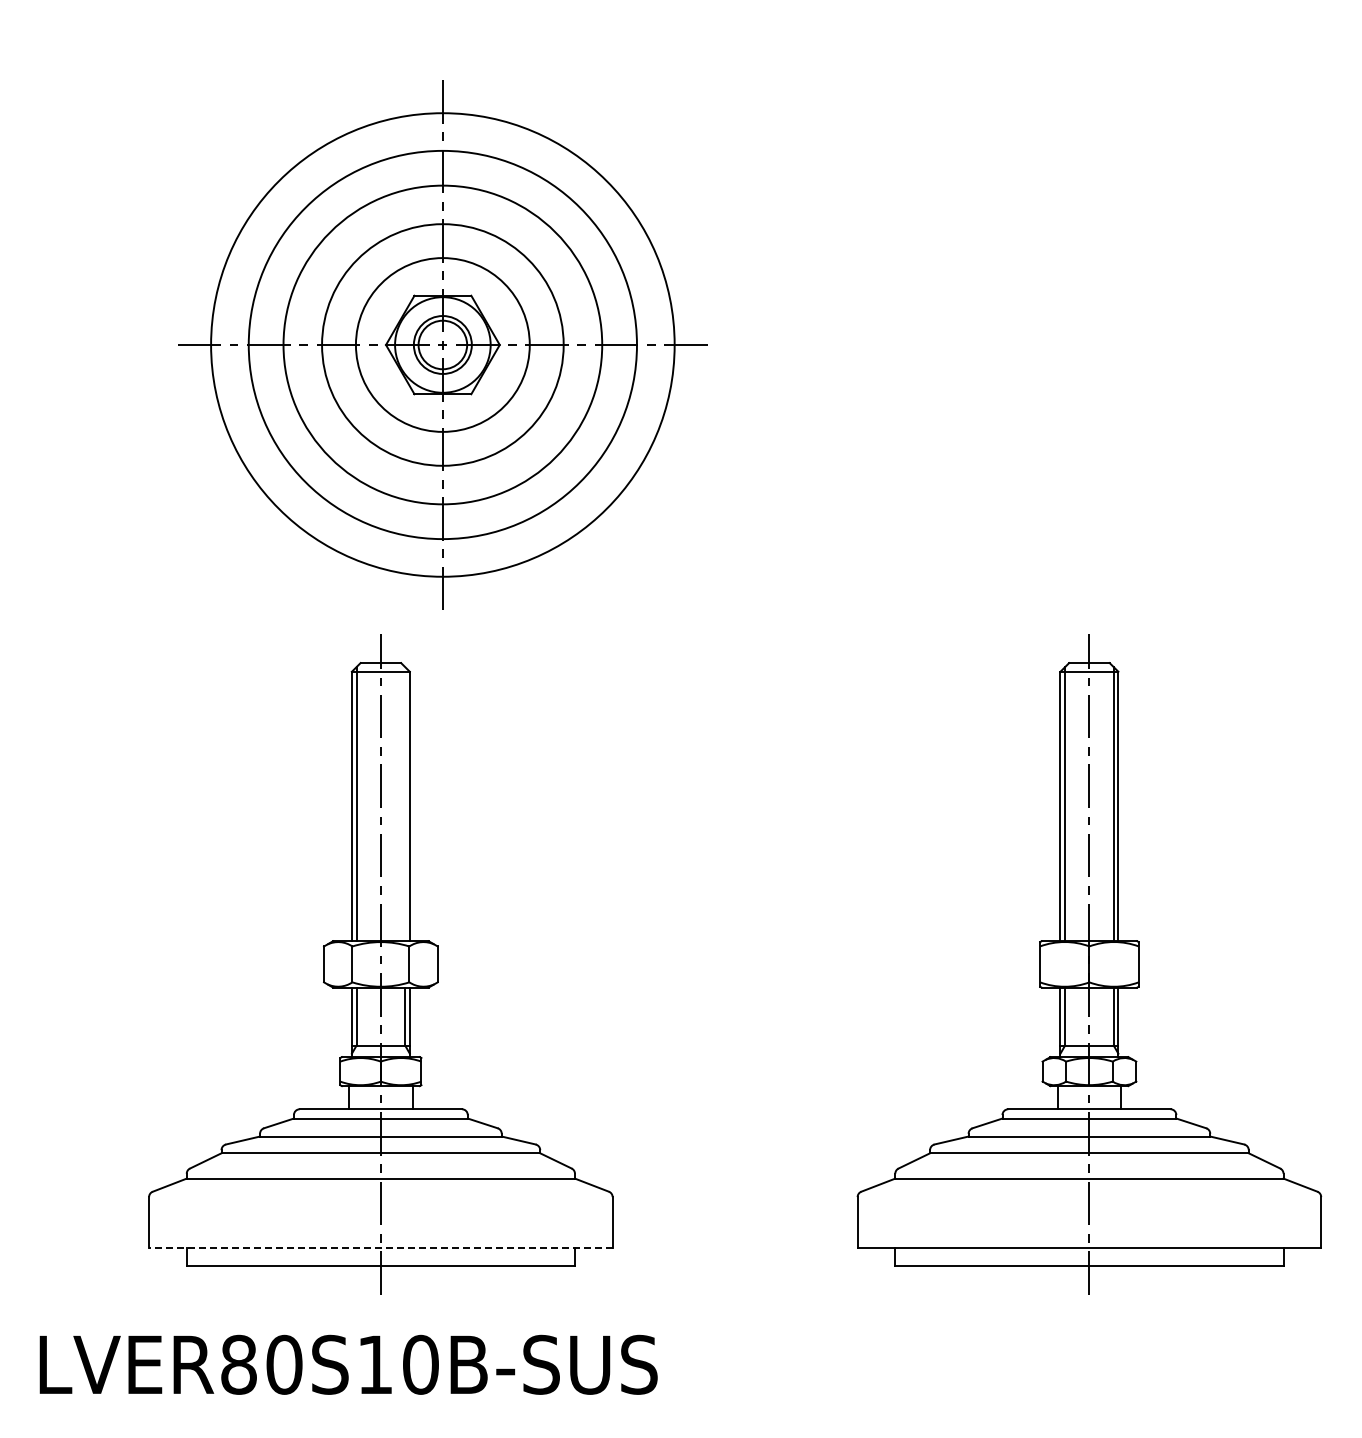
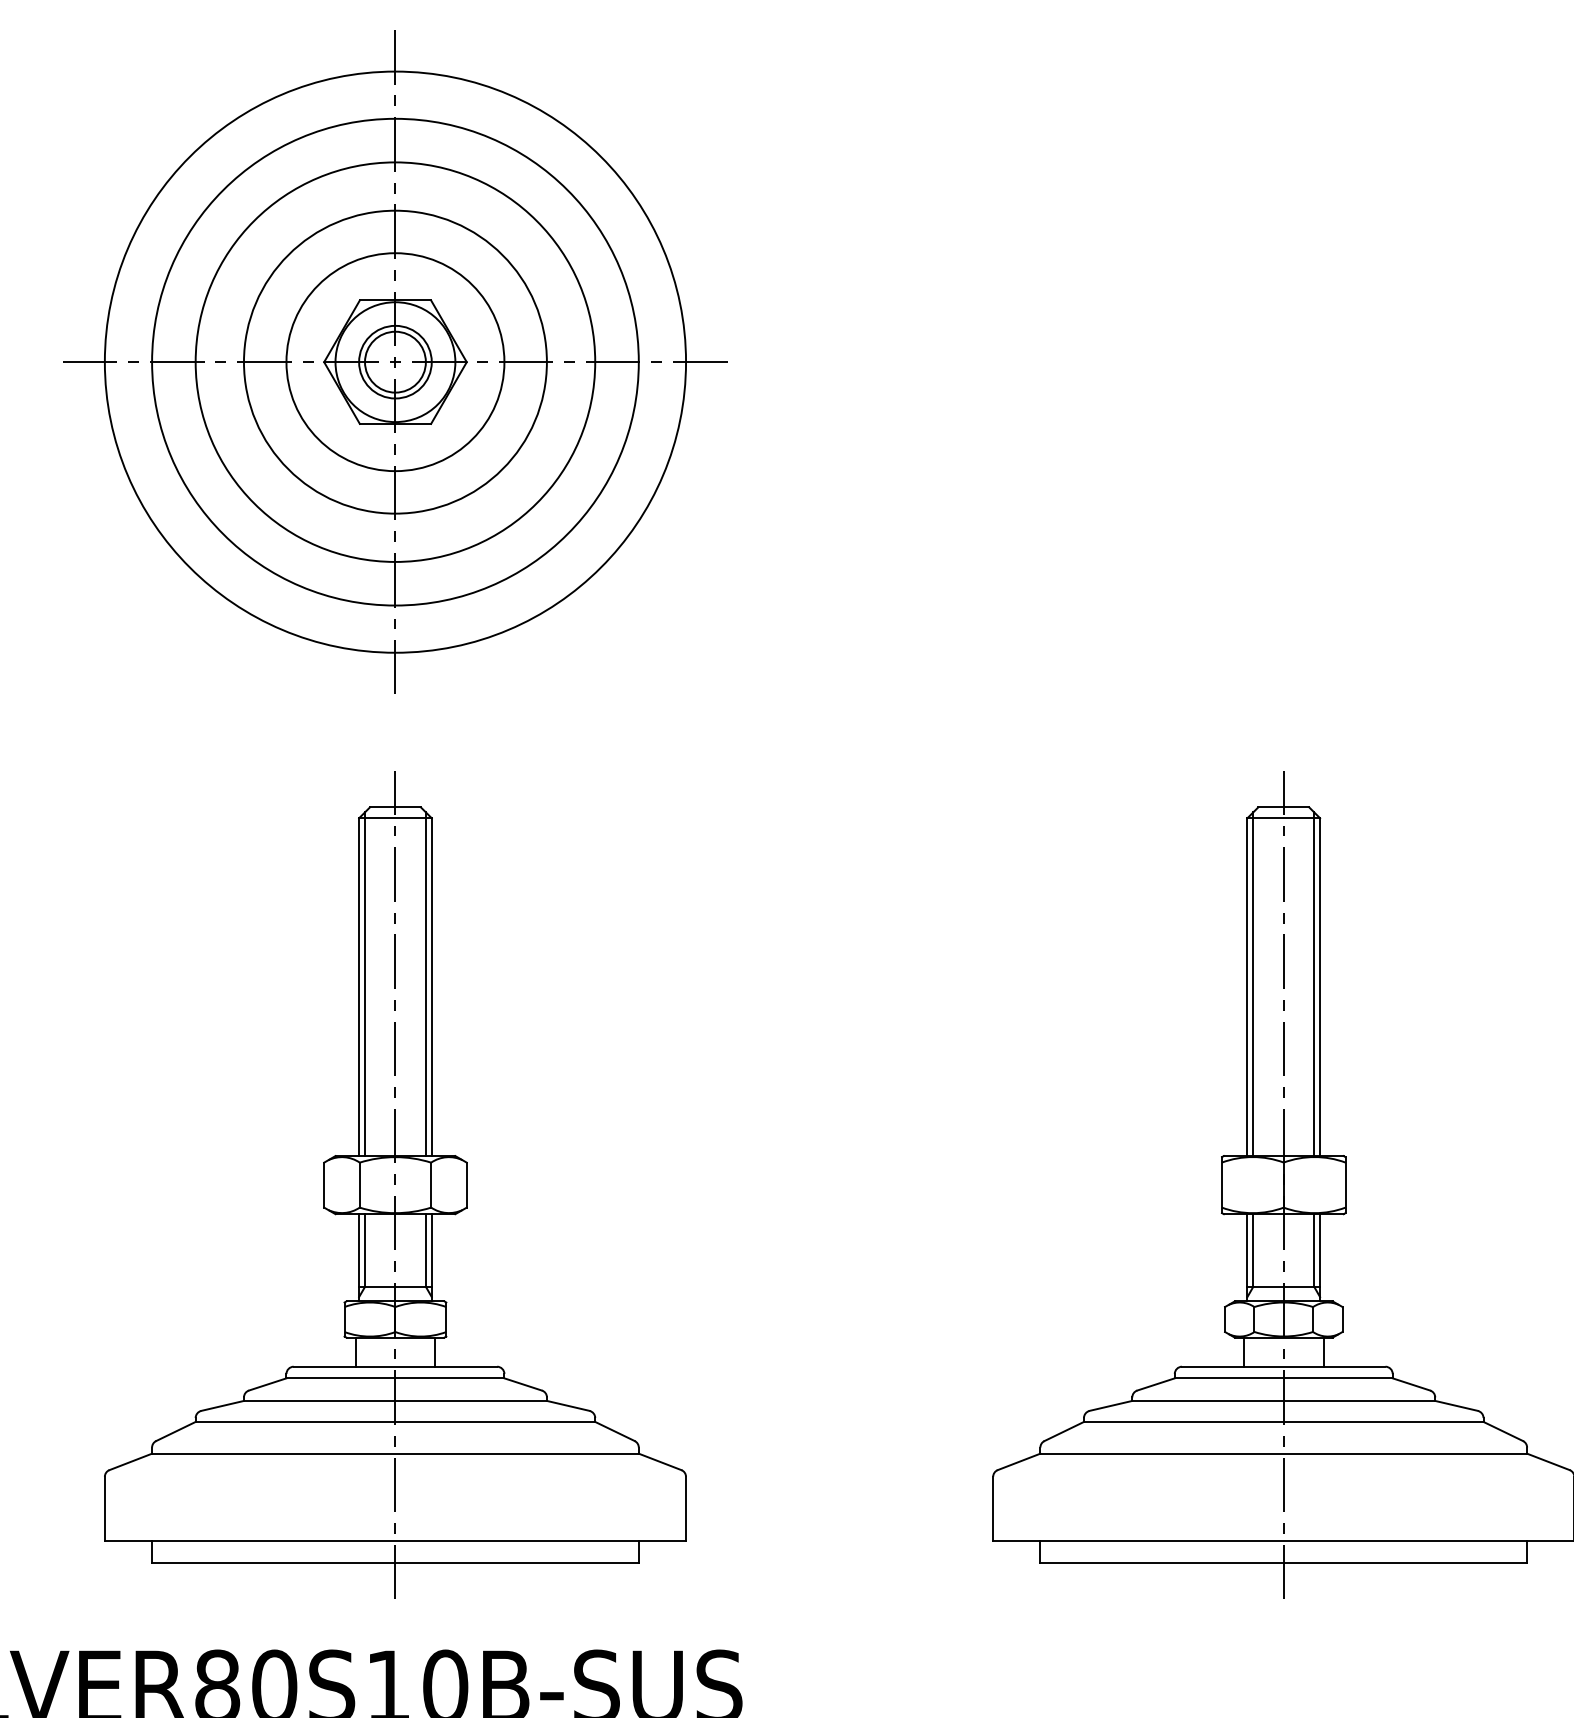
part: (442, 344) -> (394, 361), moved
line: (405, 804) -> (426, 984), added
line: (380, 1248) -> (394, 1541), dashed -> solid

